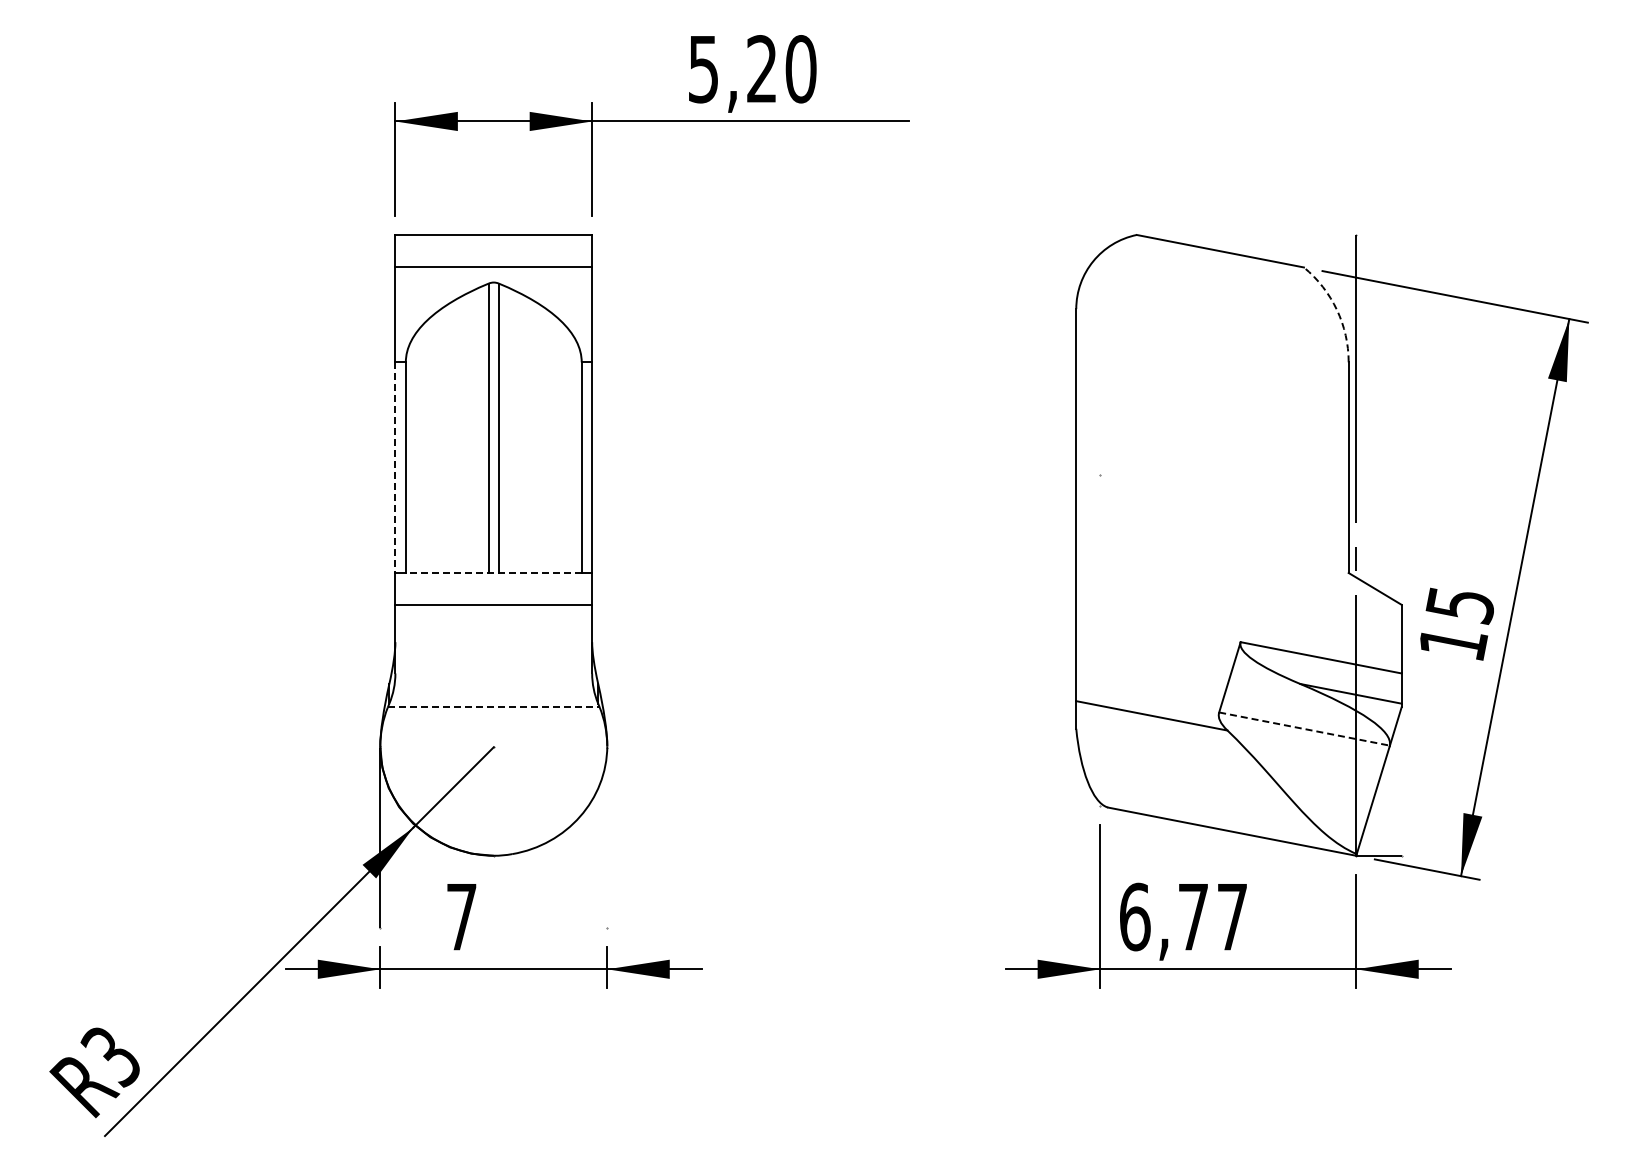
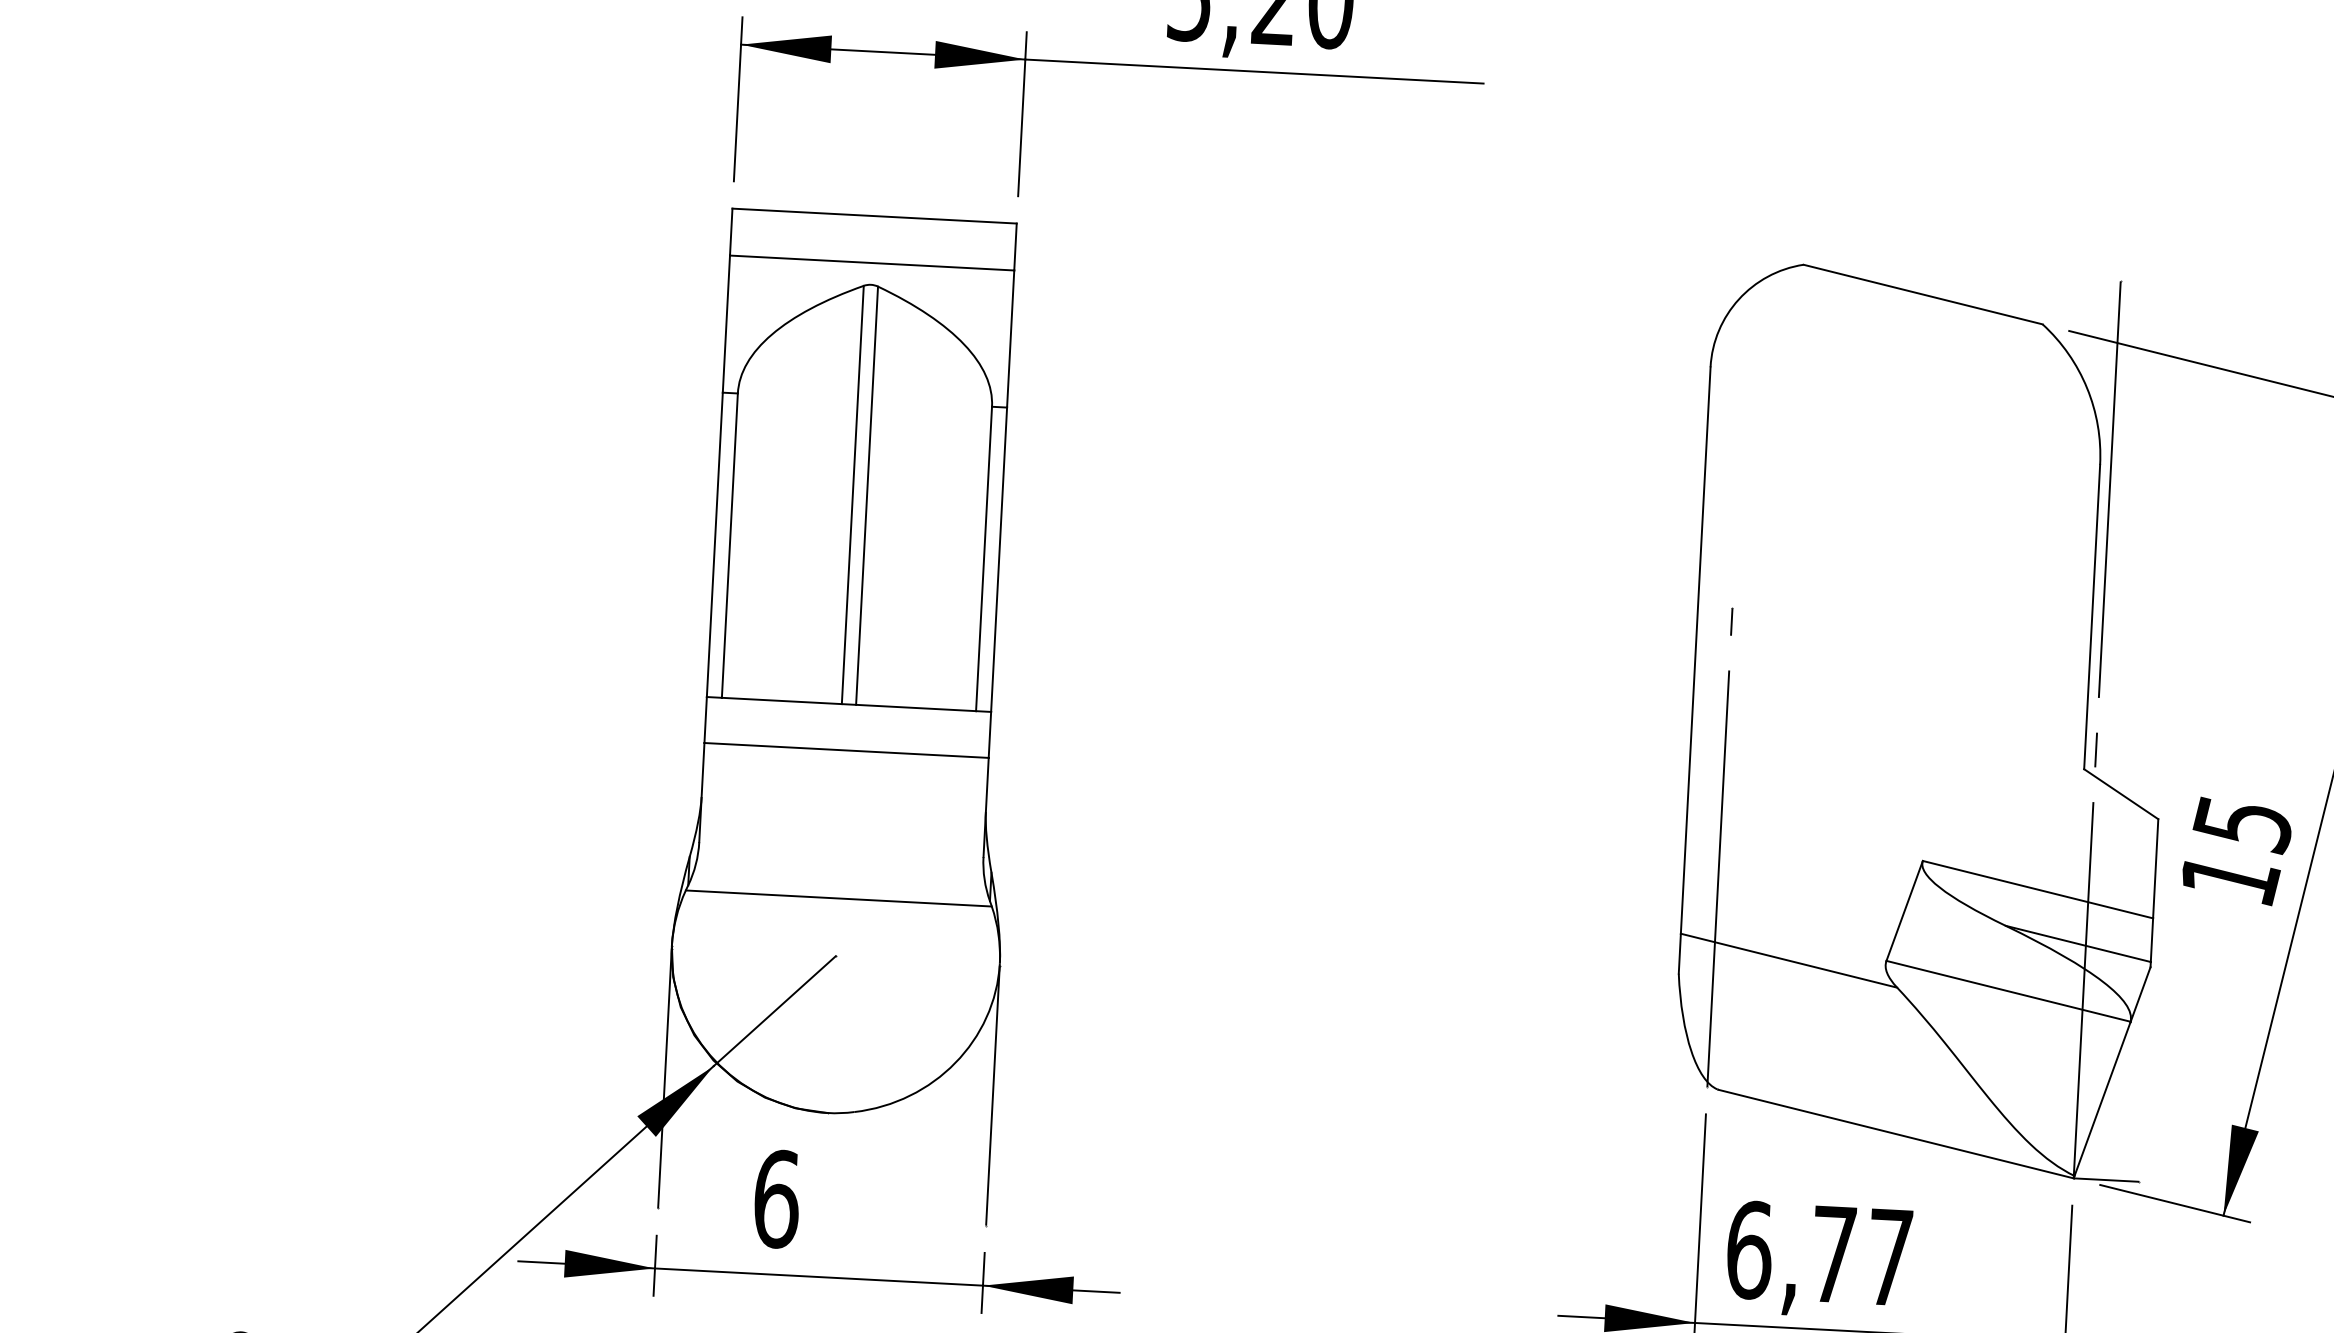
arc: (1336, 309) -> (2086, 387), dashed -> solid
line: (395, 468) -> (714, 546), dashed -> solid
line: (493, 573) -> (848, 705), dashed -> solid
line: (1100, 640) -> (1720, 847), added
line: (493, 707) -> (838, 898), dashed -> solid
line: (1304, 729) -> (2008, 991), dashed -> solid
line: (607, 837) -> (993, 1095), added
text: (461, 916) -> (776, 1198), 7 -> 6

